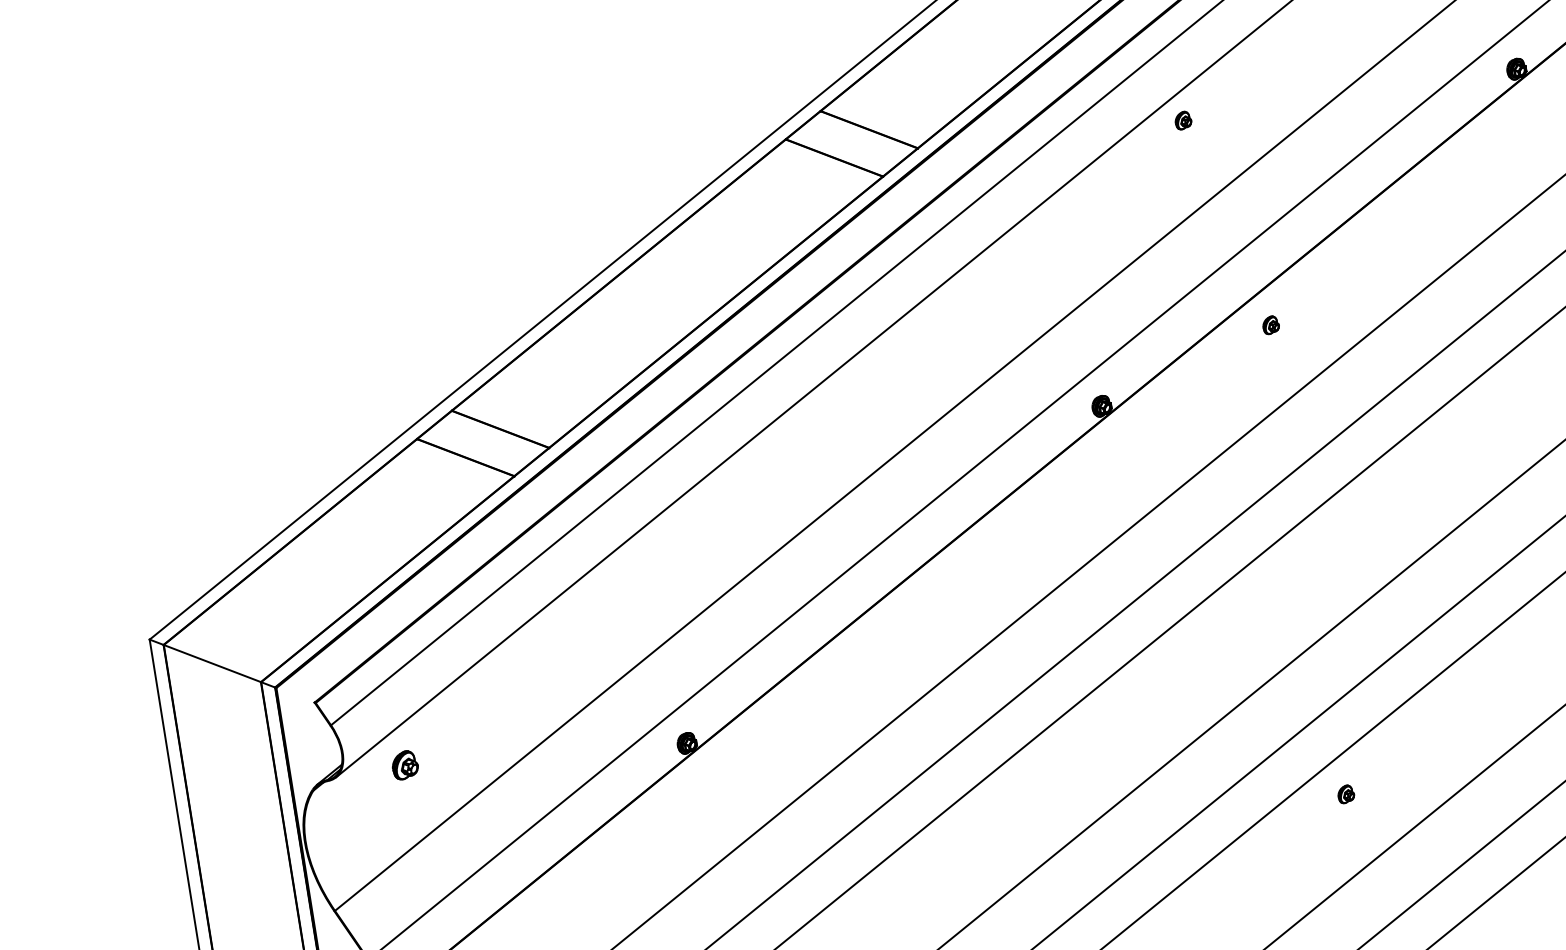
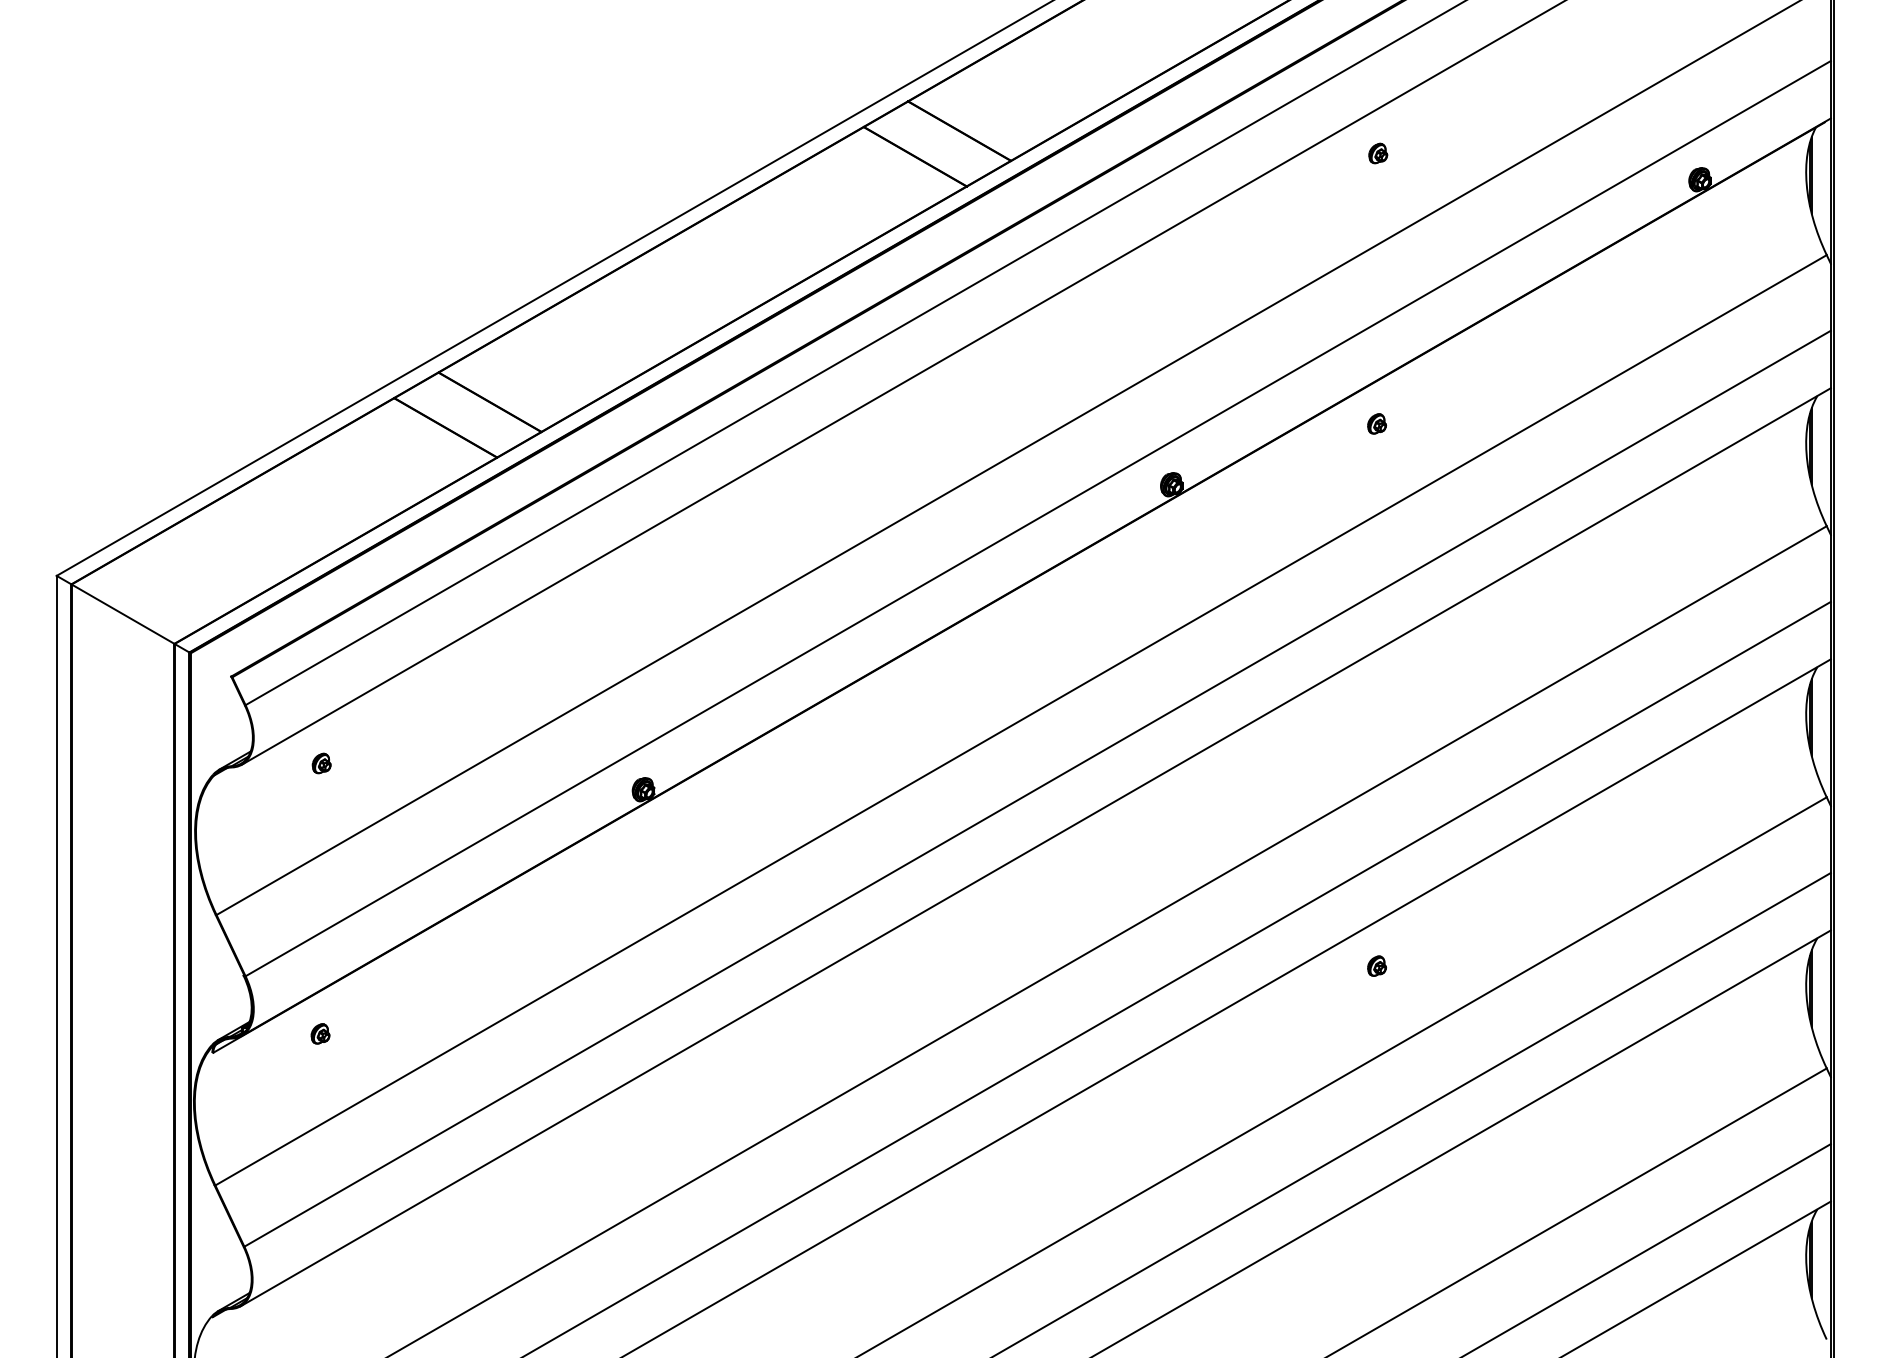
part: (1183, 120) -> (1378, 153), moved
part: (404, 765) -> (321, 763), size x0.62

